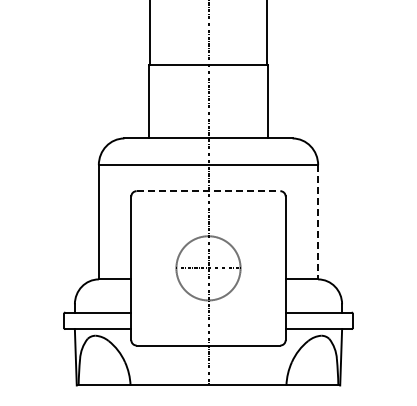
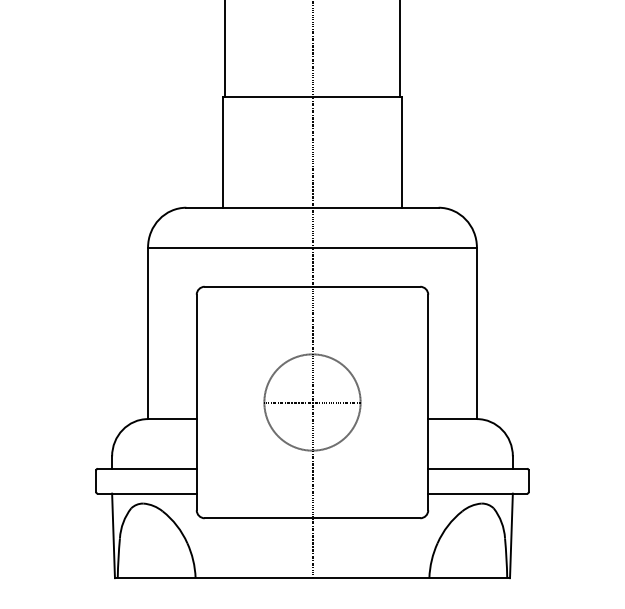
line: (208, 191) -> (312, 287), dashed -> solid
line: (318, 222) -> (477, 333), dashed -> solid

